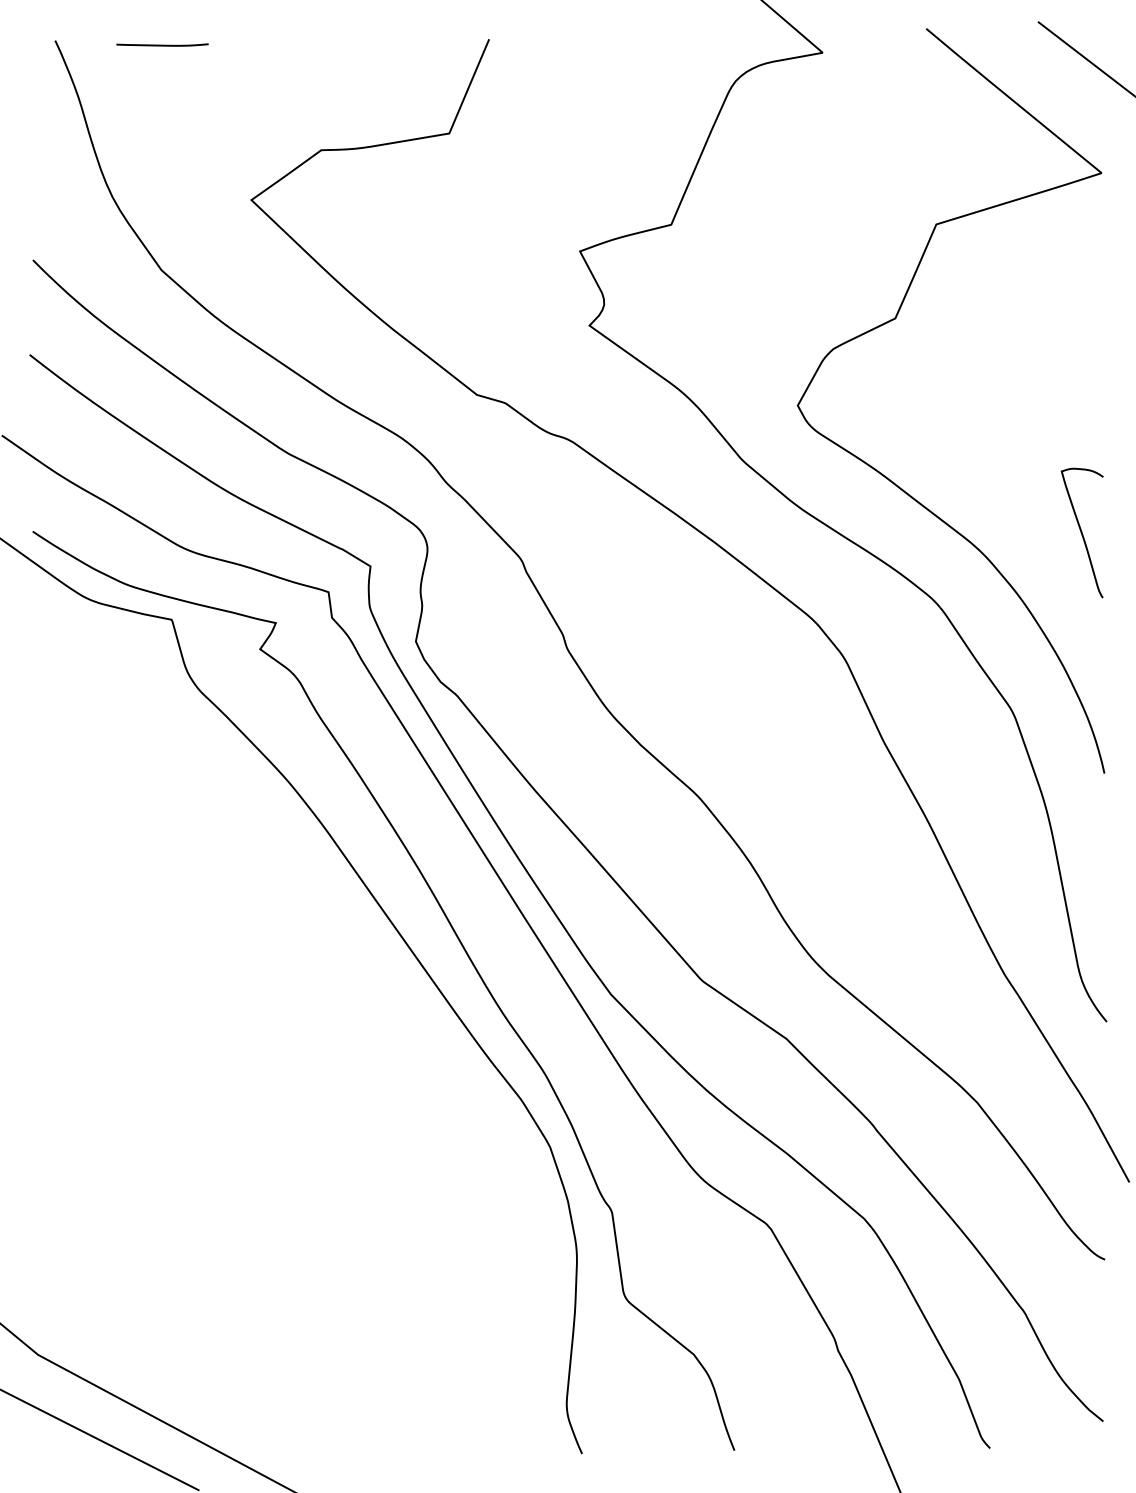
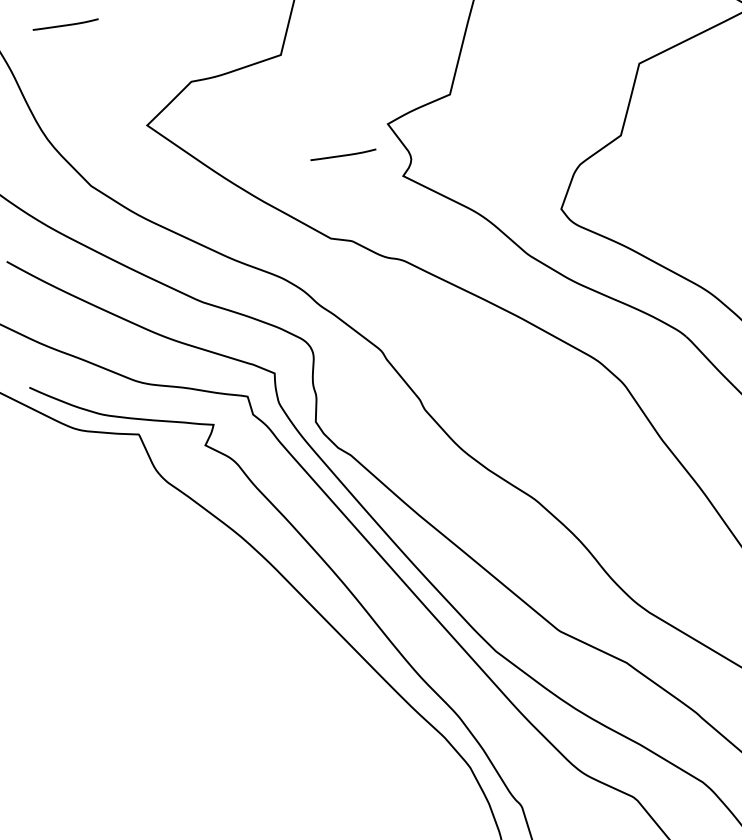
line: (512, 283) -> (343, 154), added

